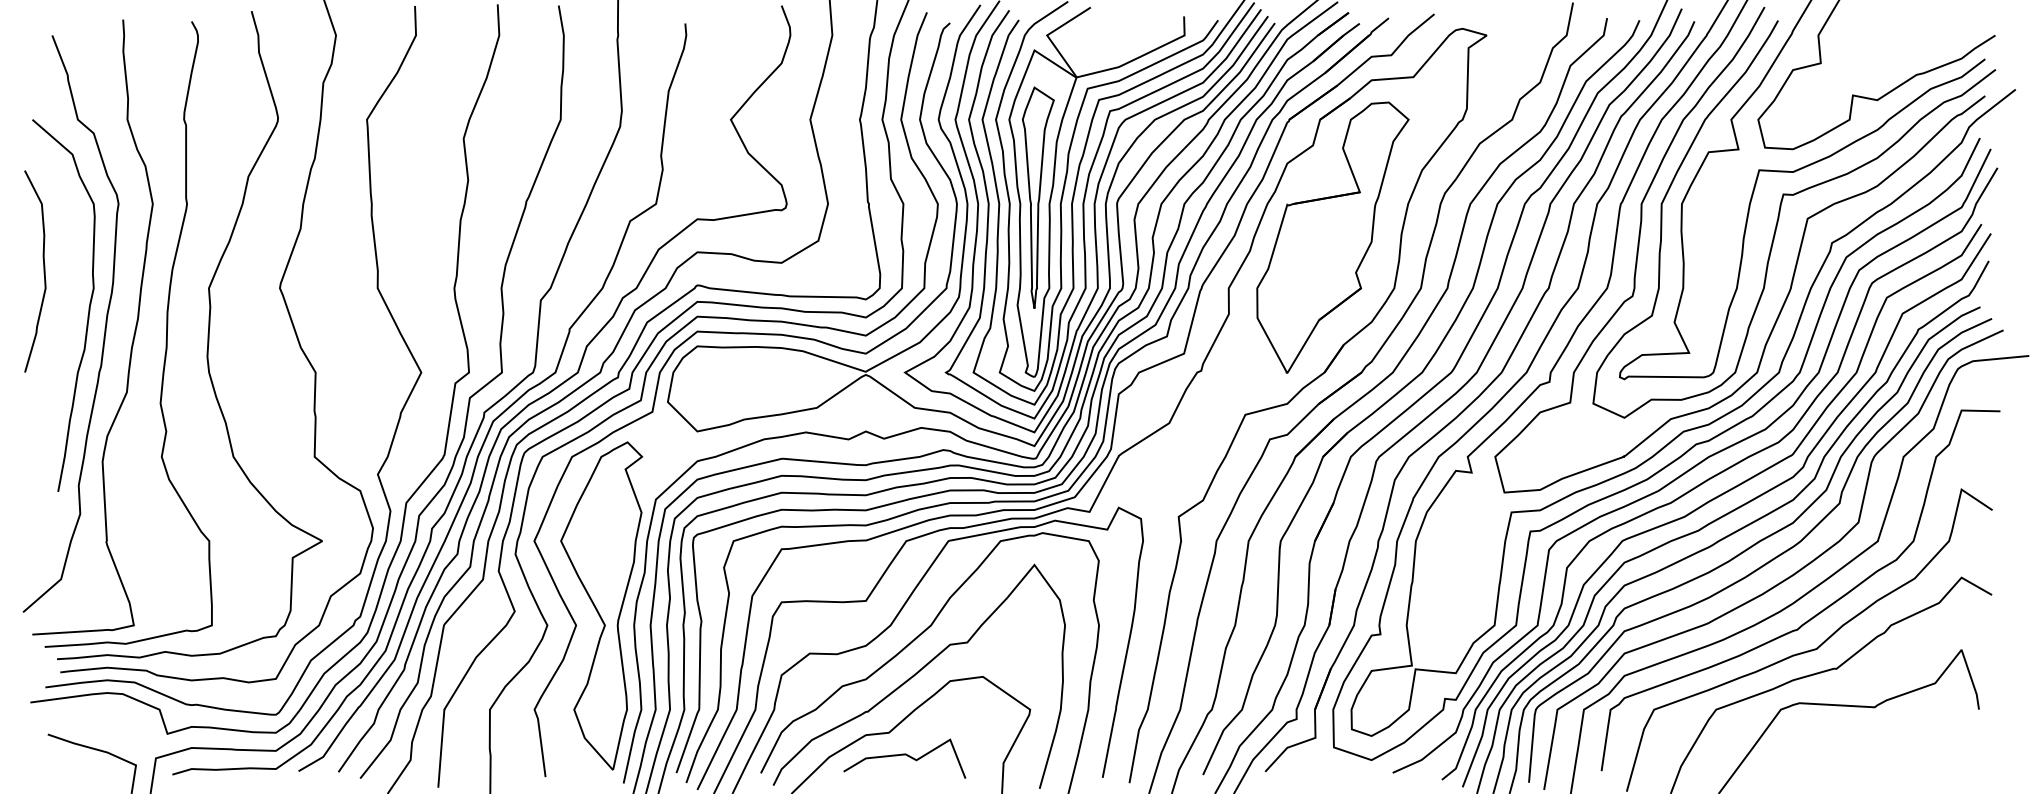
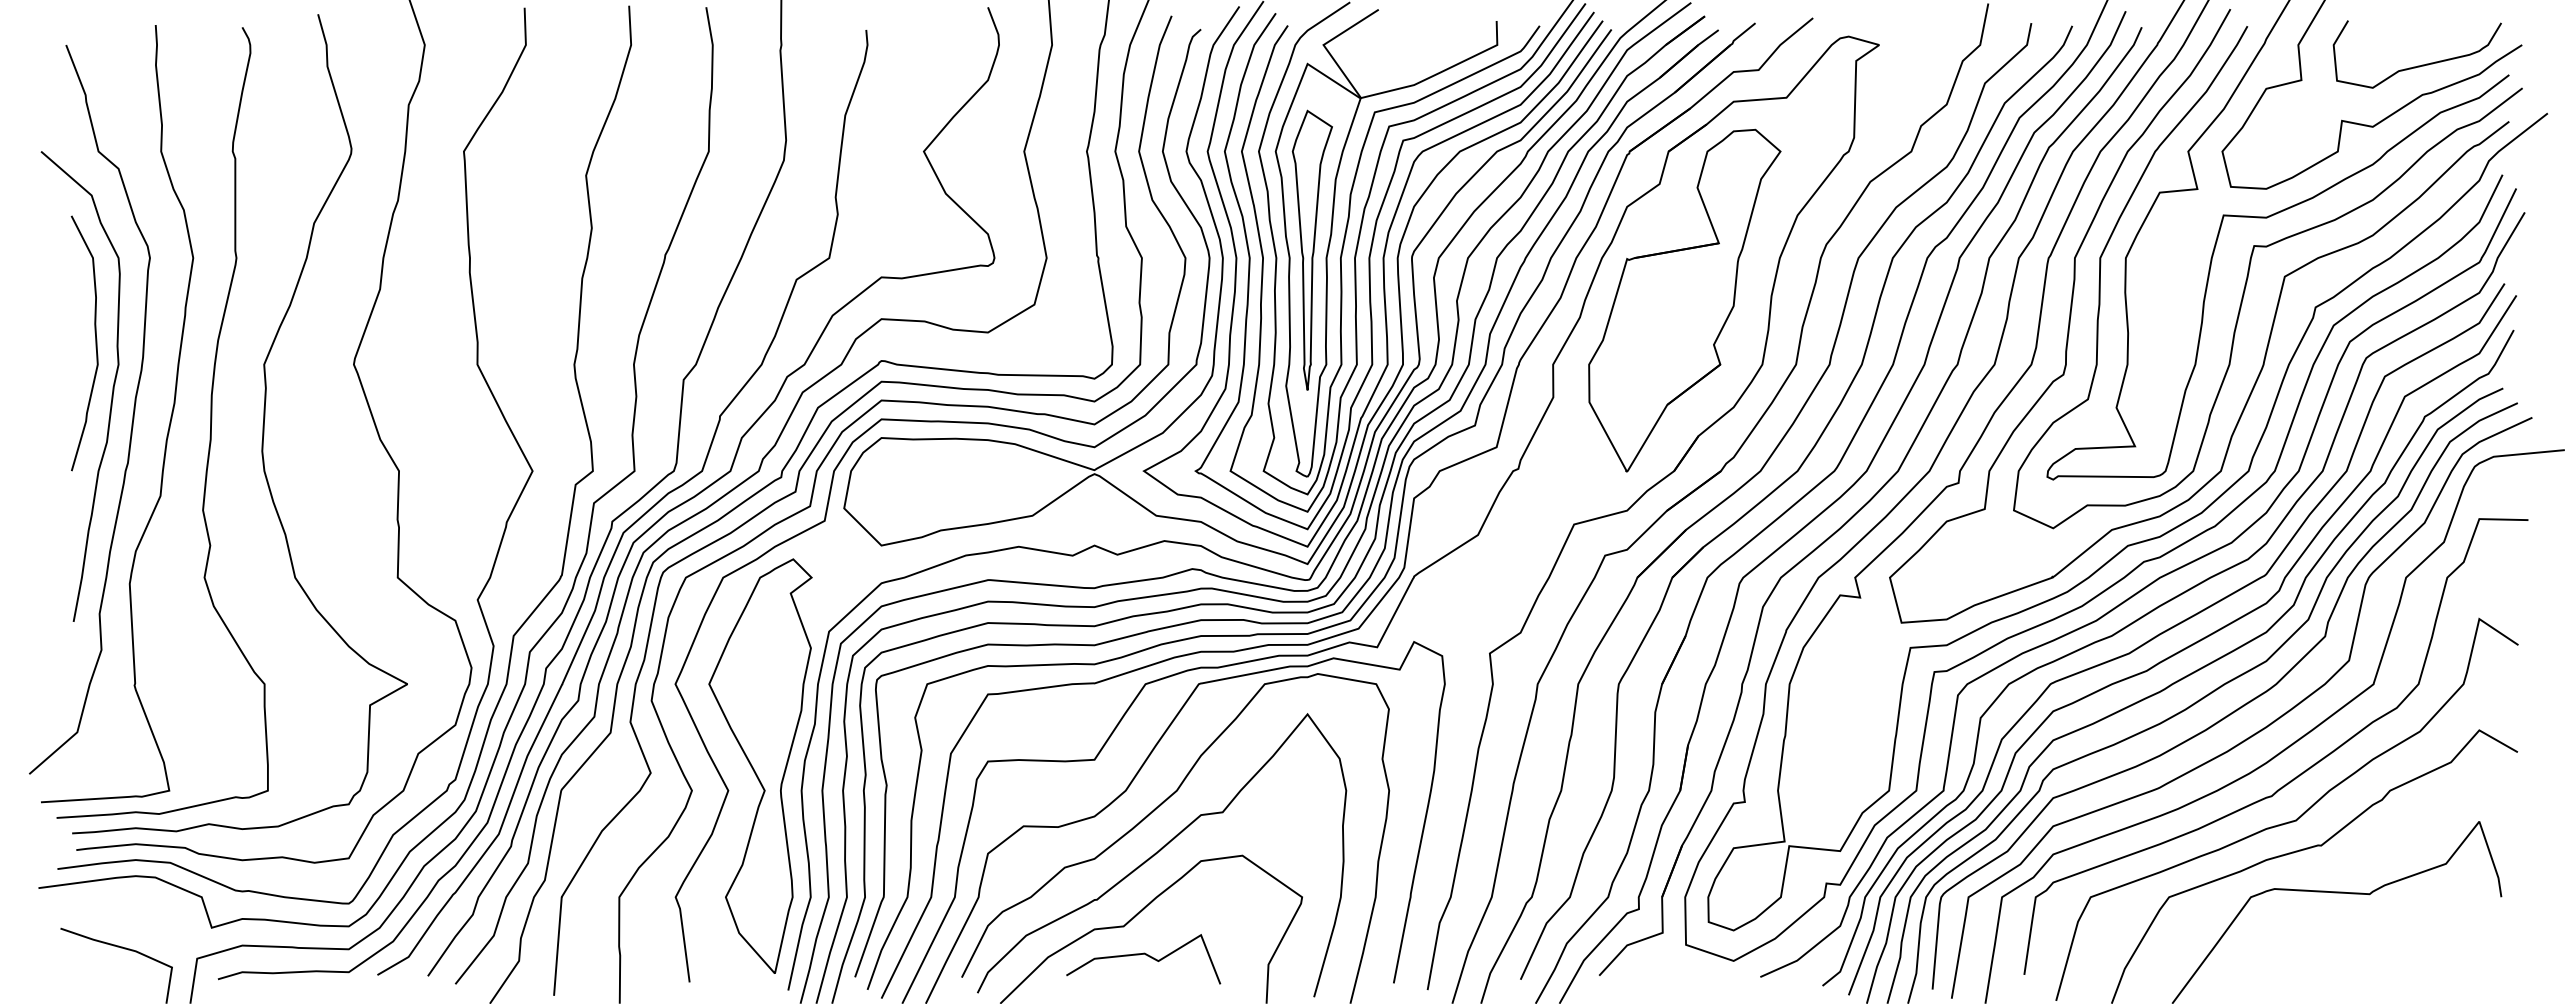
curve: (1912, 51) -> (2417, 65), added
curve: (43, 271) -> (95, 343), moved

